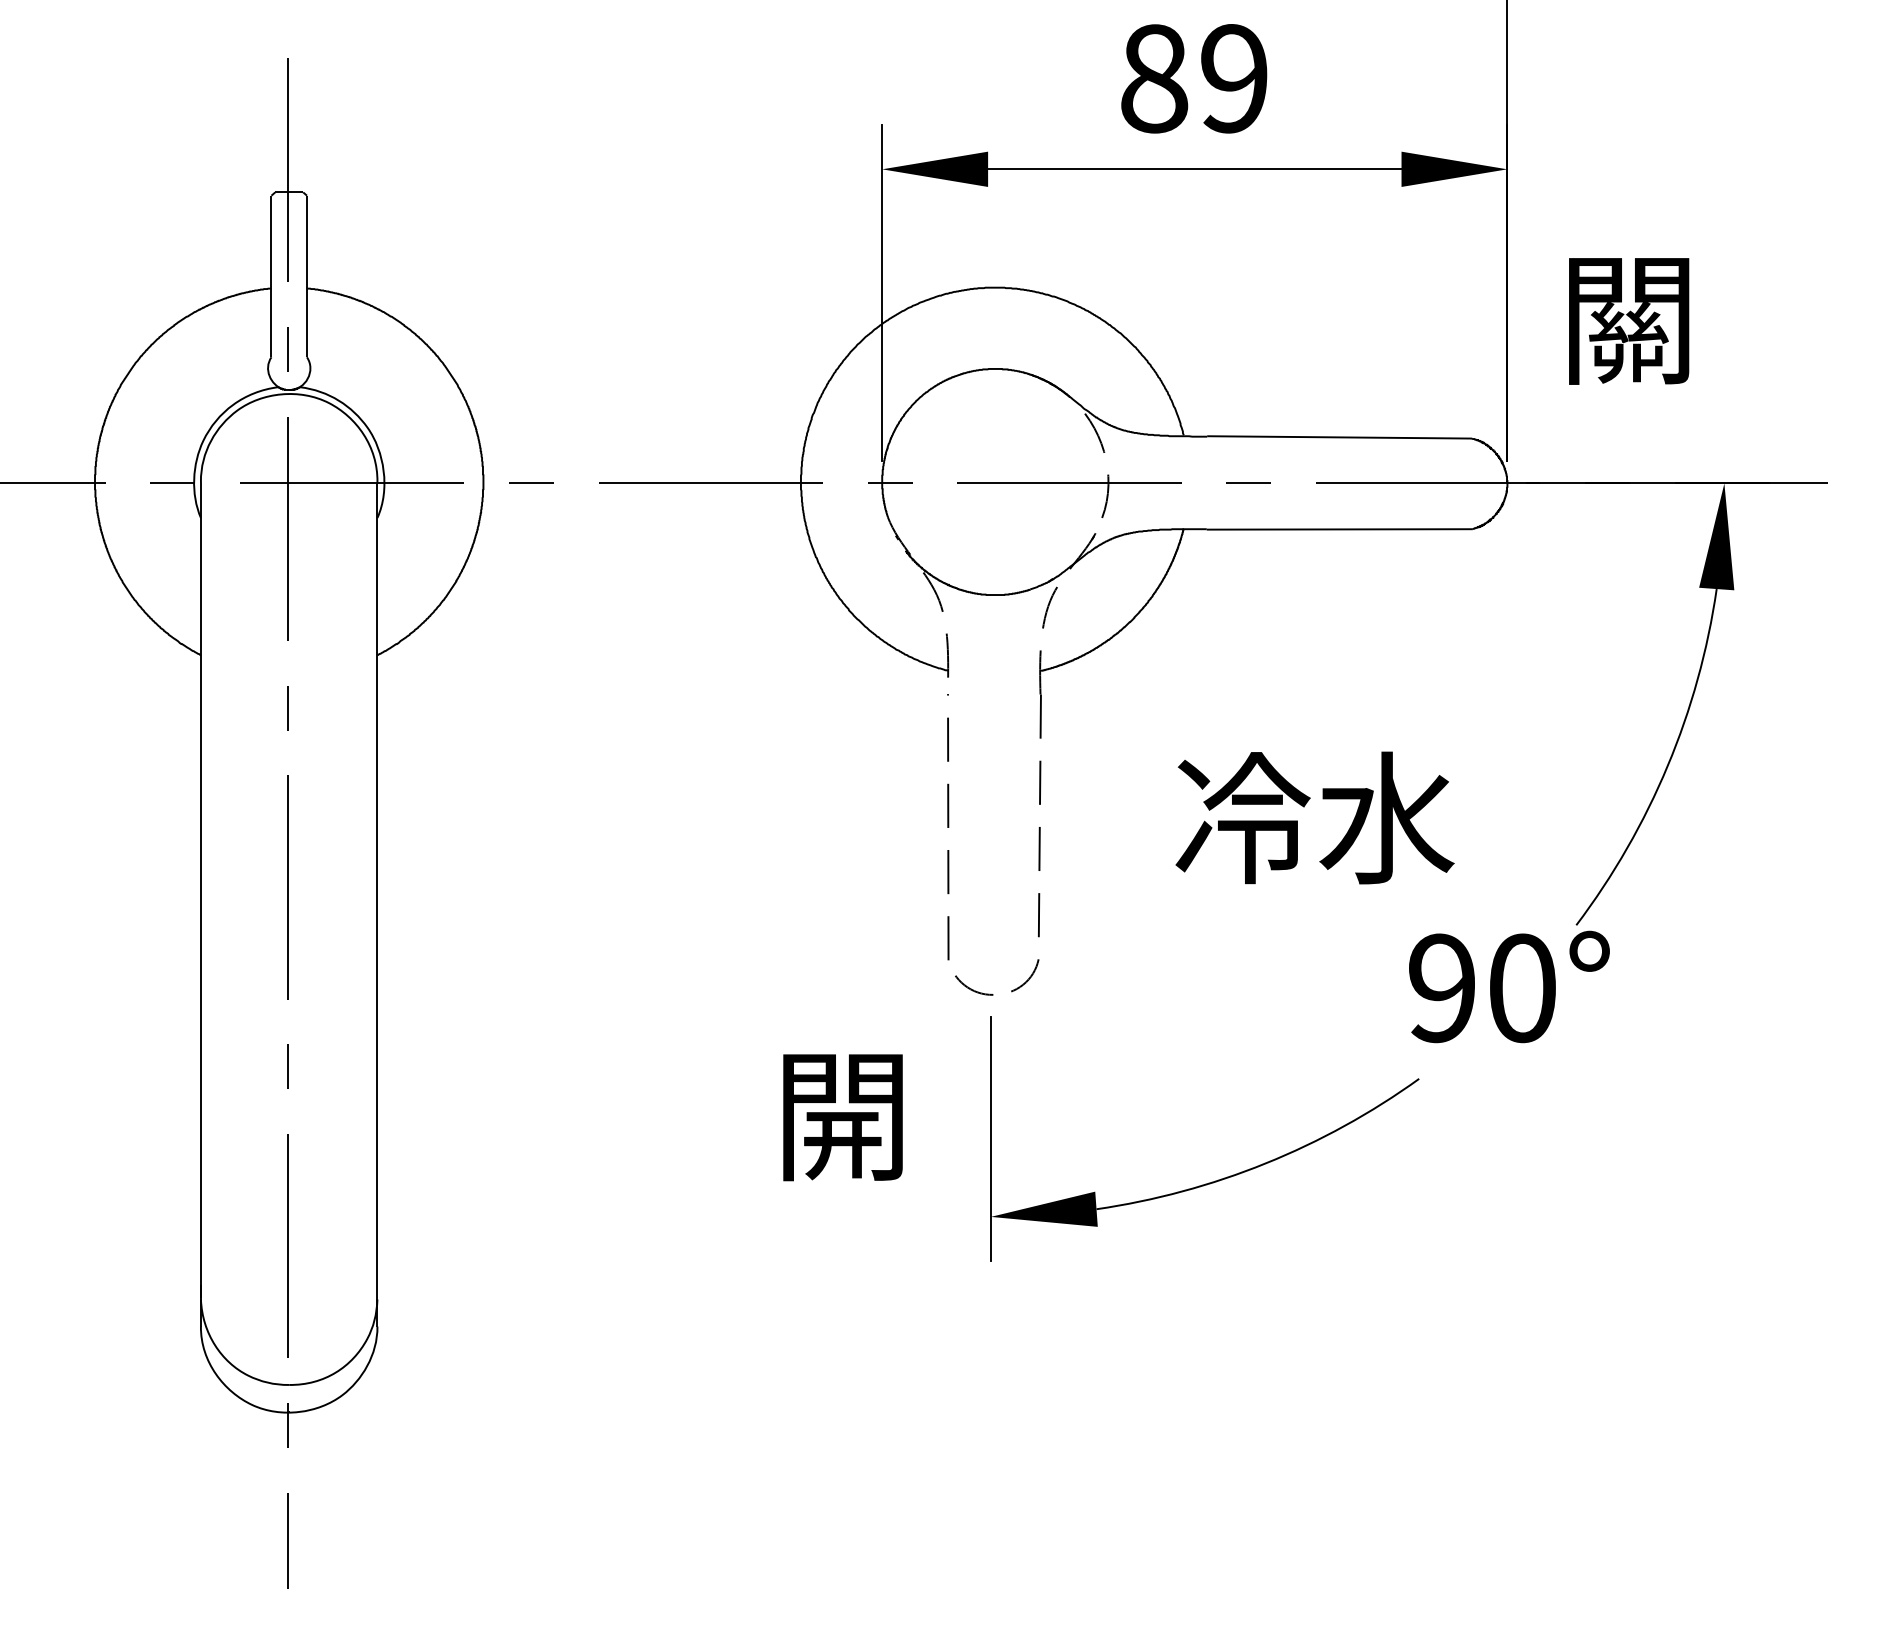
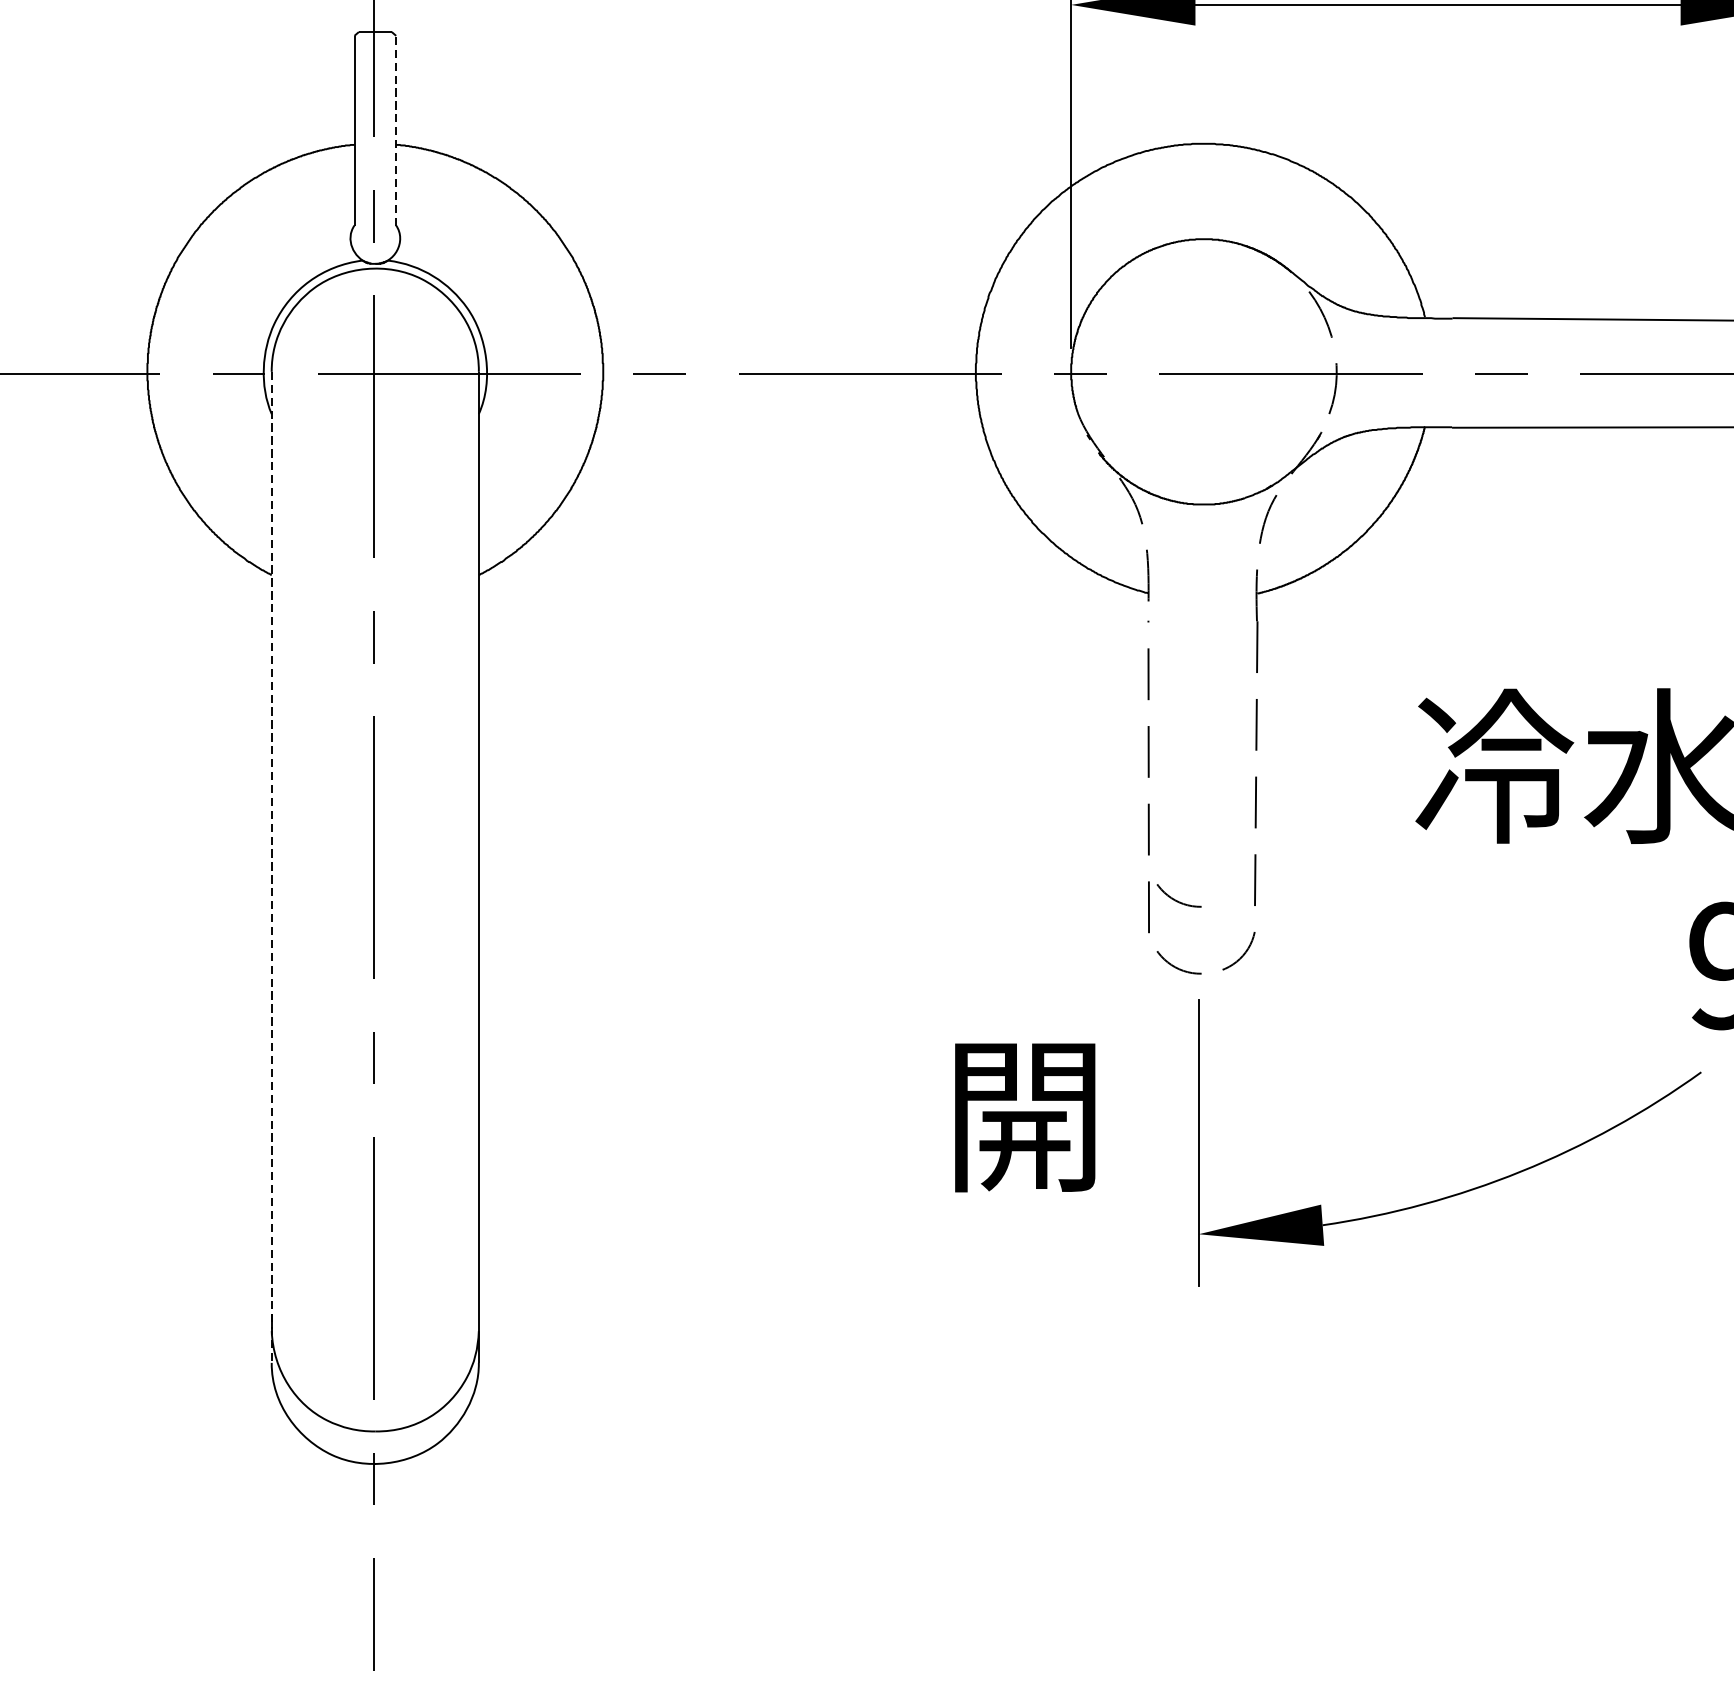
line: (306, 276) -> (395, 130), solid -> dashed
line: (200, 904) -> (271, 867), solid -> dashed
curve: (973, 932) -> (1178, 900), added

